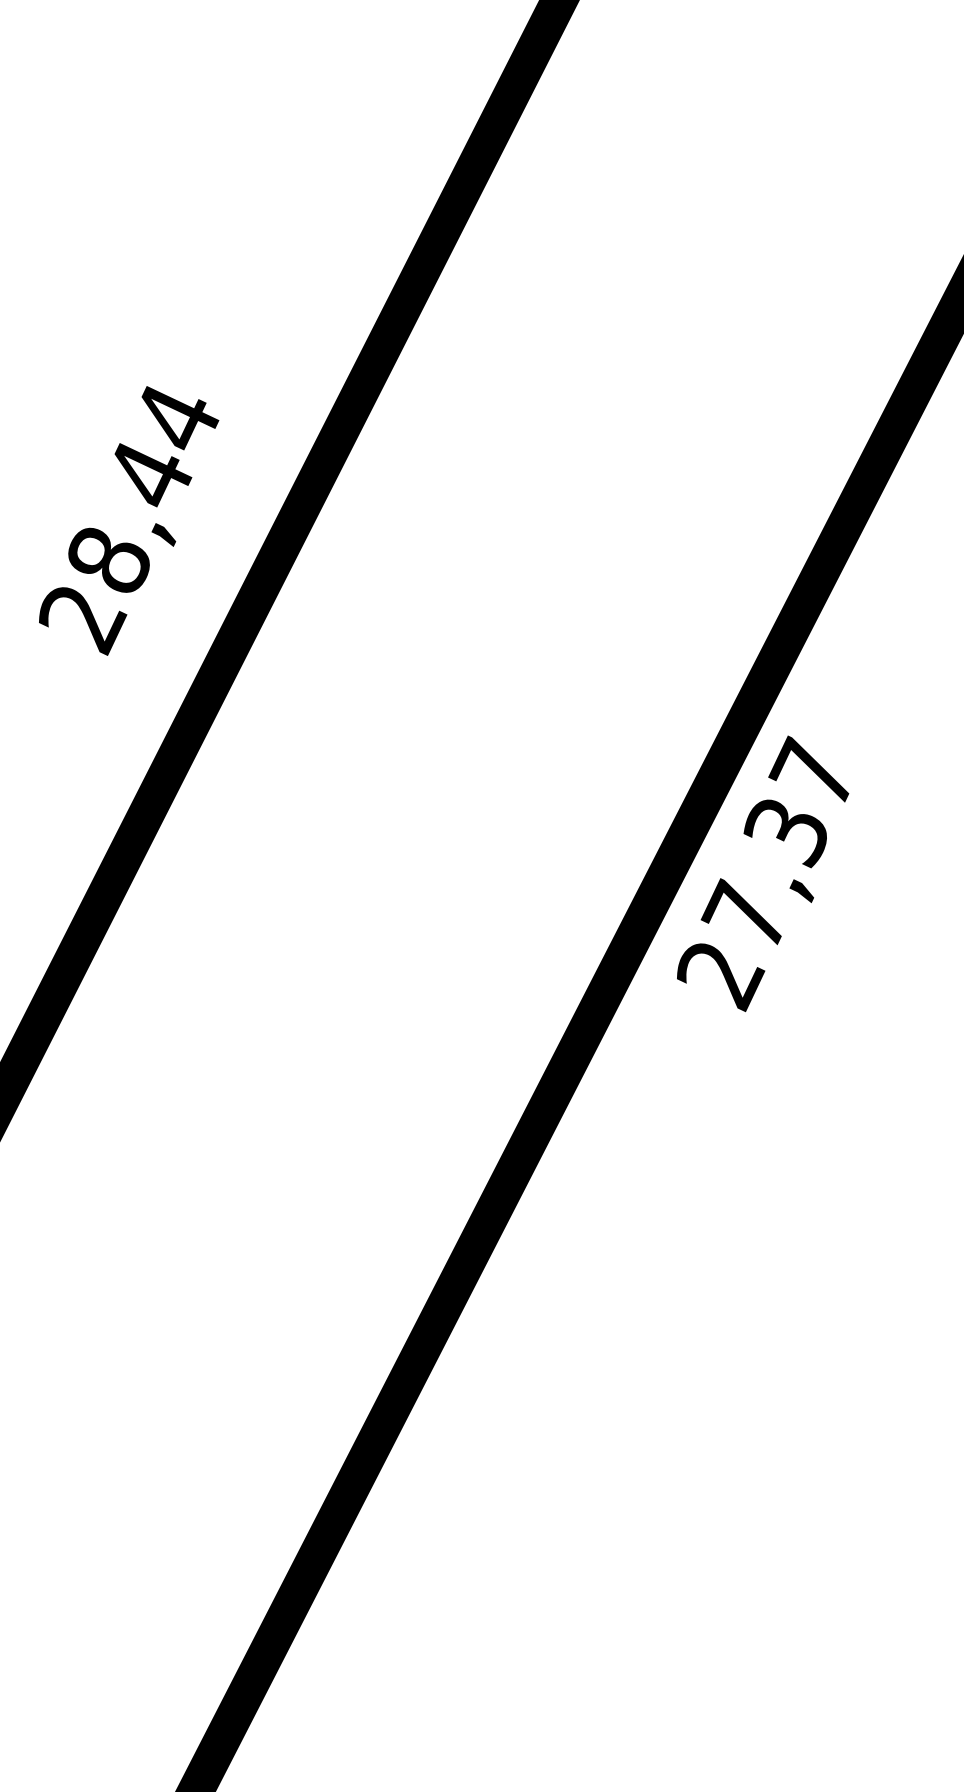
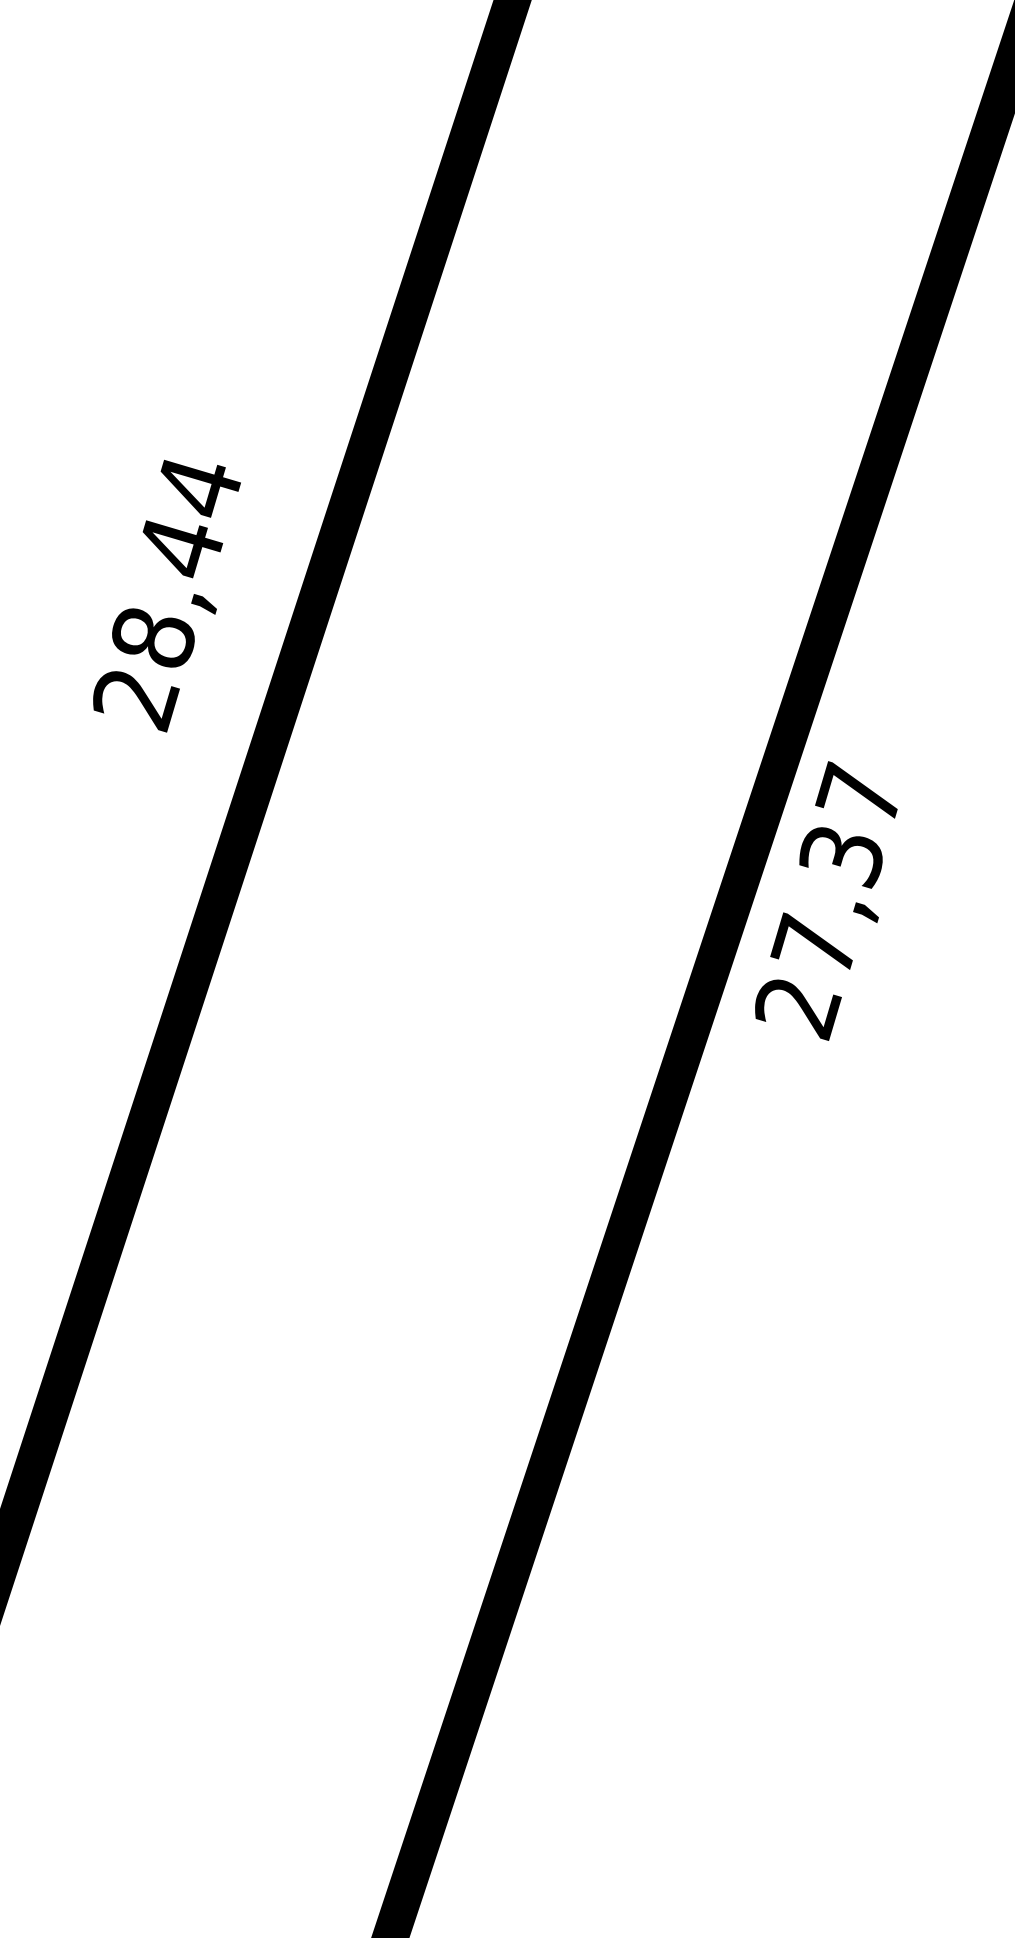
text: (128, 520) -> (166, 595), moved

